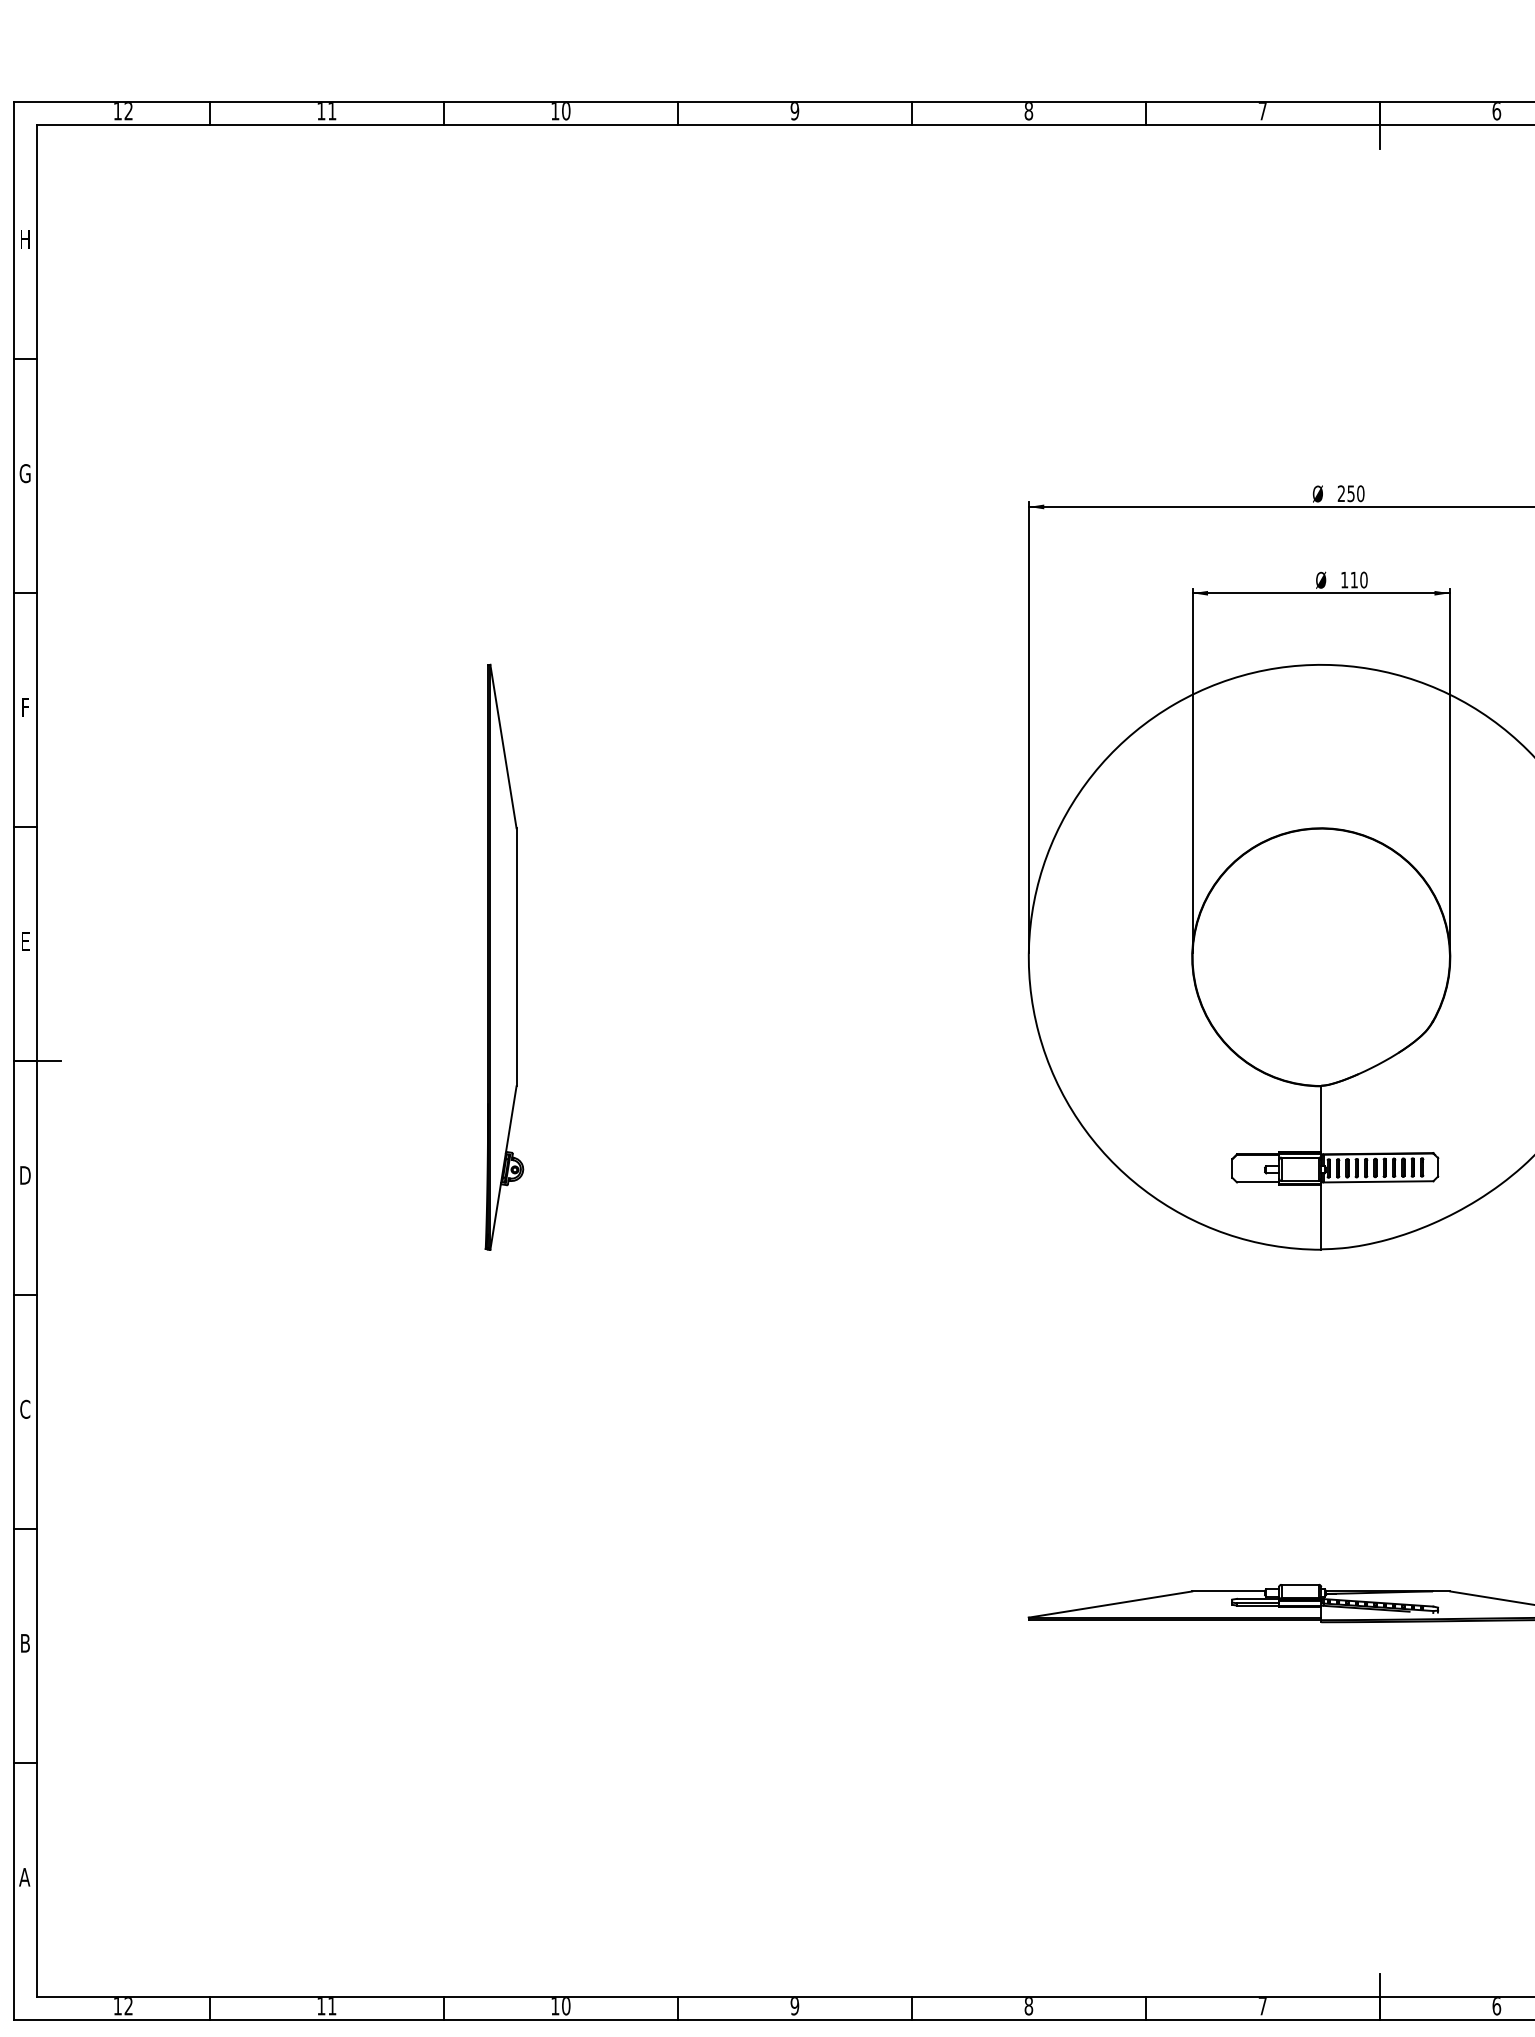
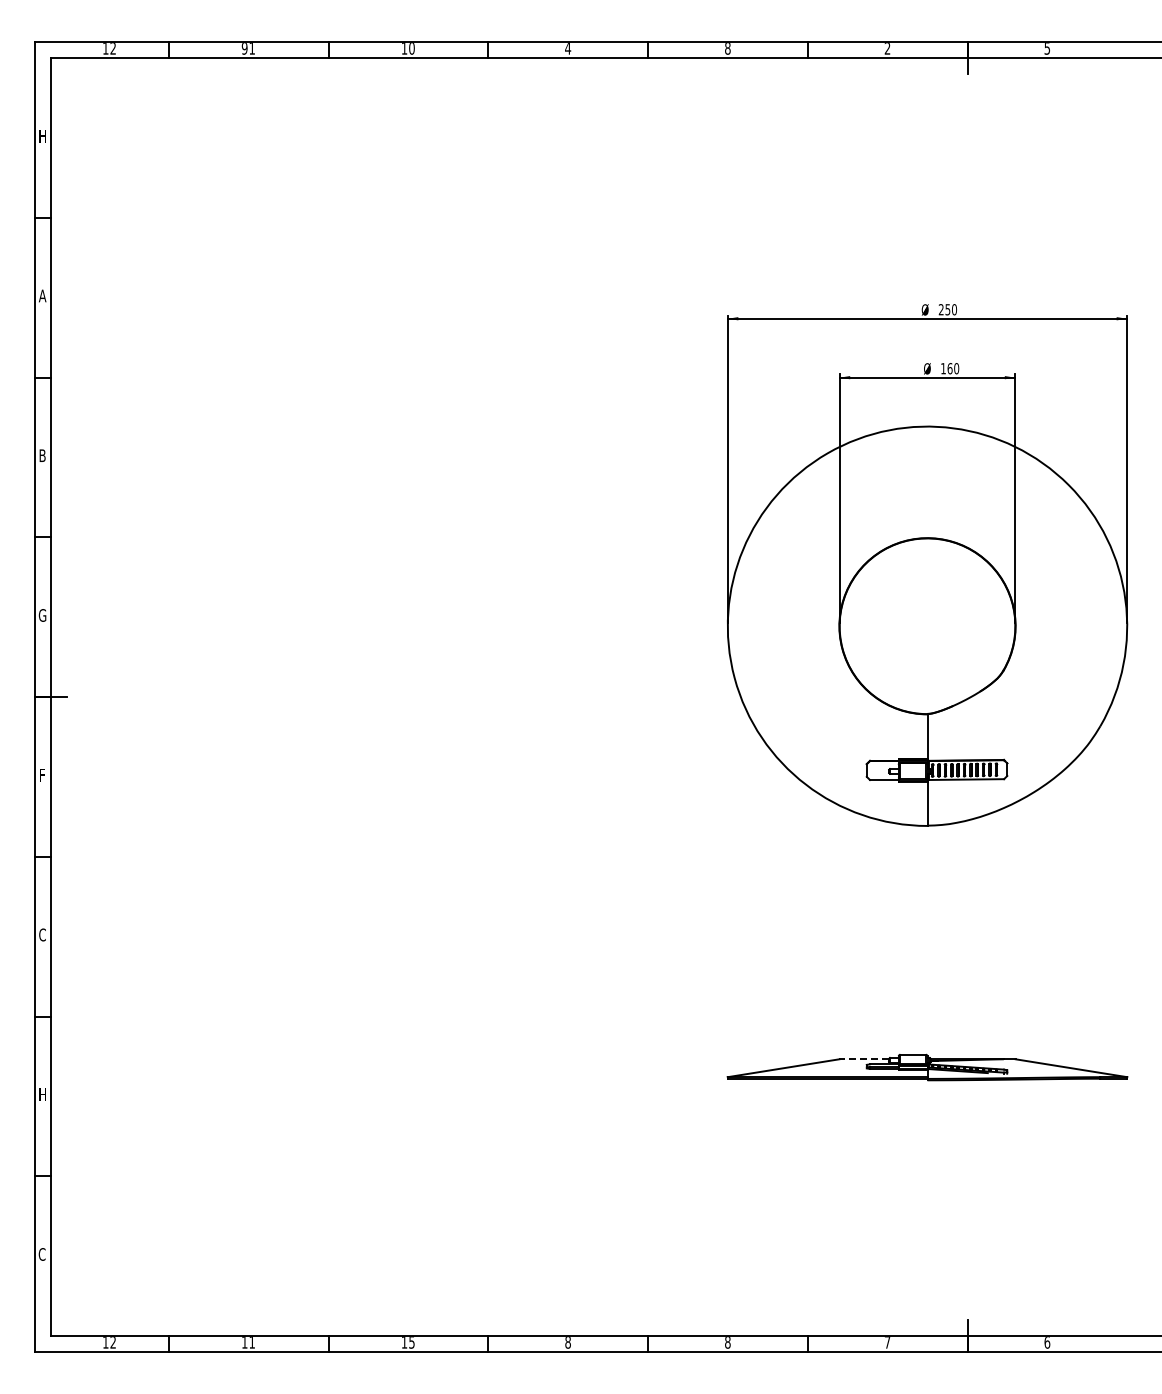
text: (320, 111) -> (244, 48), 11 -> 91
text: (795, 111) -> (568, 48), 9 -> 4
text: (1262, 111) -> (887, 48), 7 -> 2
text: (1496, 111) -> (1047, 48), 6 -> 5
text: (25, 472) -> (42, 295), G -> A
text: (1353, 579) -> (949, 368), 110 -> 160
text: (25, 707) -> (42, 455), F -> B
text: (25, 941) -> (42, 615), E -> G
part: (504, 956) -> (369, 625), removed
text: (25, 1174) -> (42, 774), D -> F
line: (1228, 1591) -> (864, 1059), solid -> dashed
text: (25, 1643) -> (42, 1094), B -> H
text: (23, 1877) -> (41, 1254), A -> C
text: (565, 2006) -> (411, 1342), 10 -> 15
text: (794, 2006) -> (567, 1342), 9 -> 8

